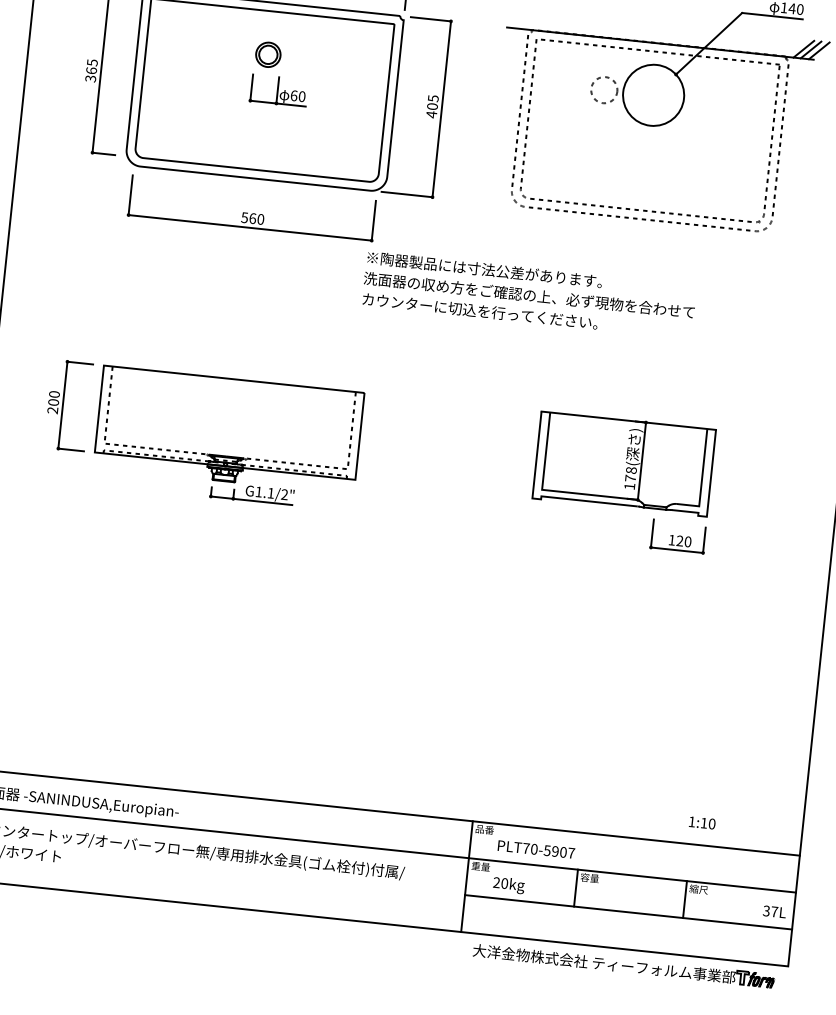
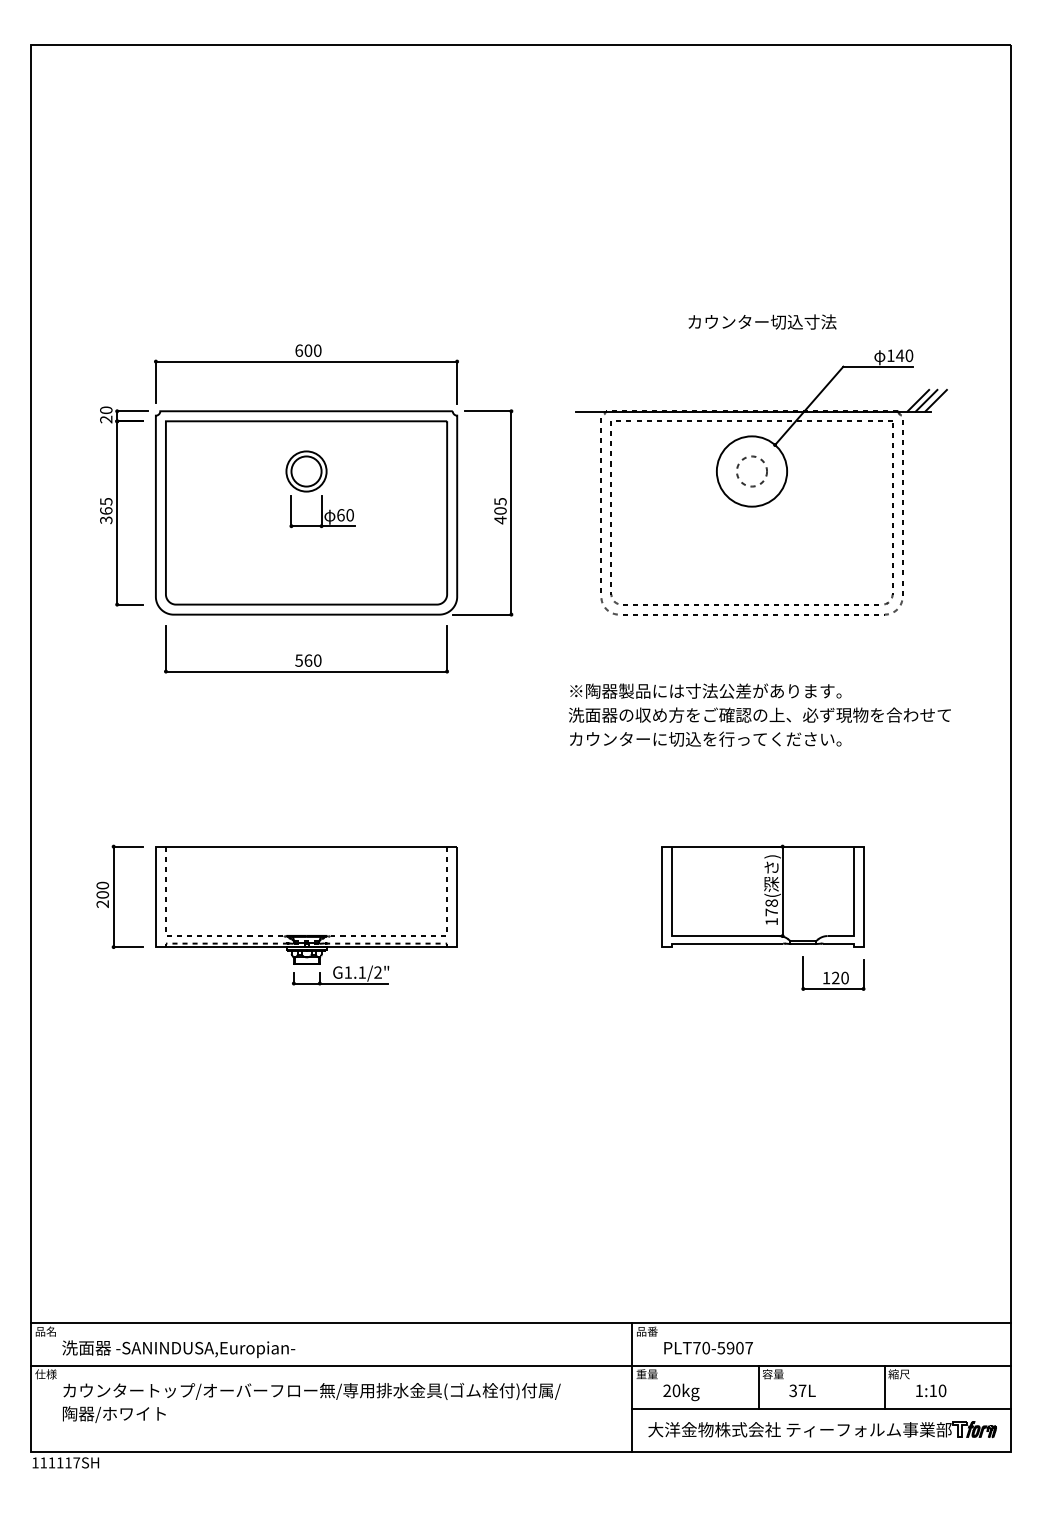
part: (268, 54) -> (306, 471), size x1.43
circle: (603, 90) -> (751, 471), moved
text: (529, 294) -> (759, 714), moved
text: (702, 822) -> (931, 1390), moved
text: (774, 911) -> (802, 1390), moved
part: (623, 965) -> (822, 1429), moved

